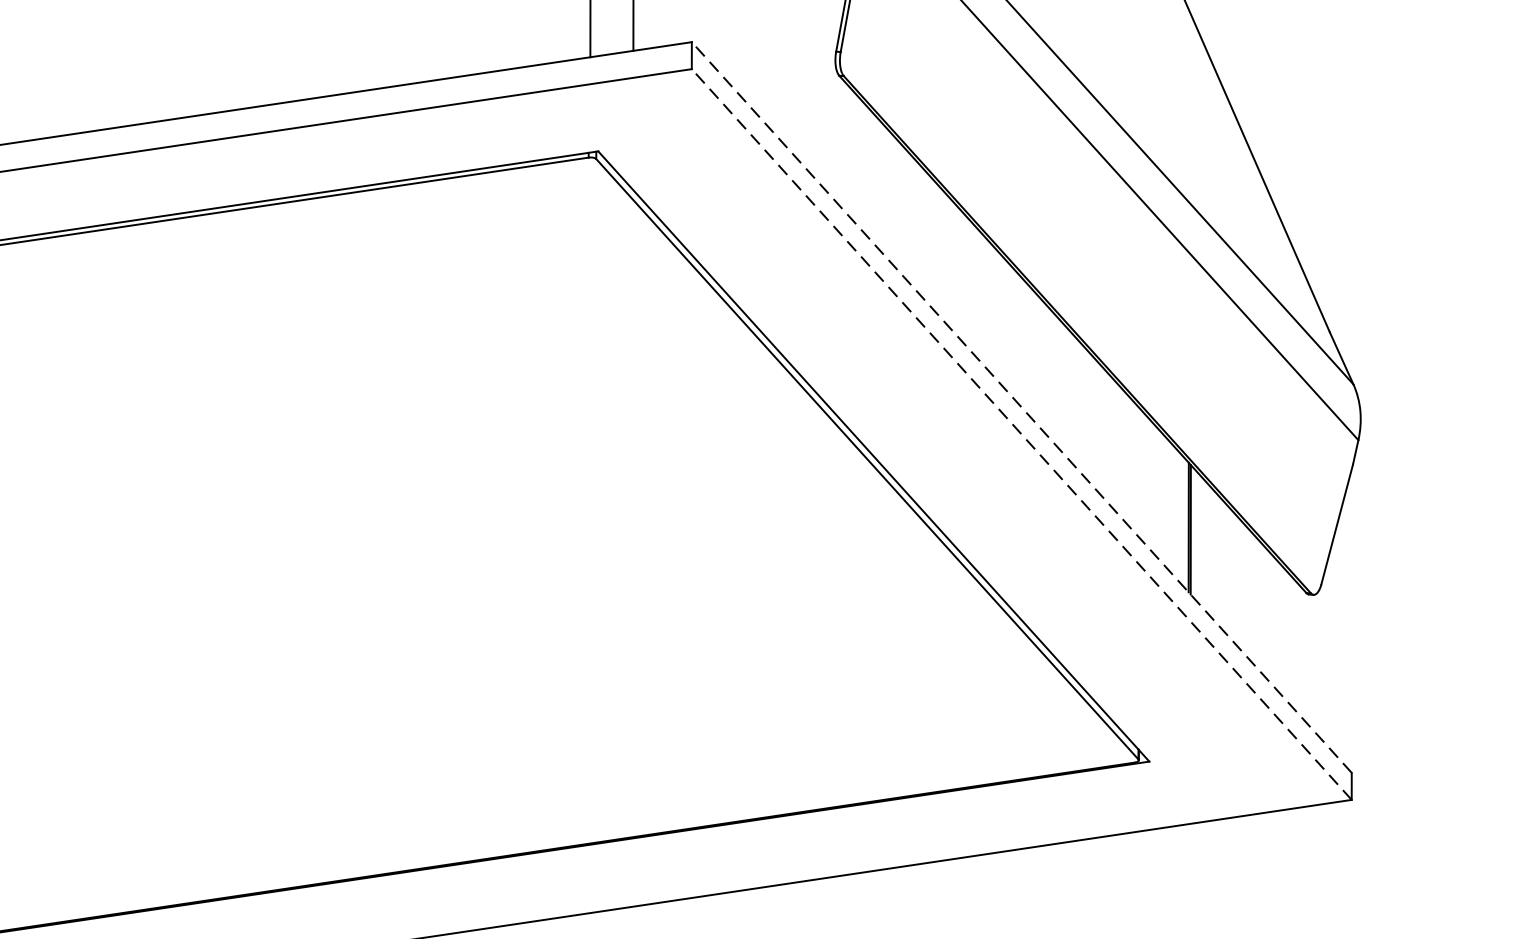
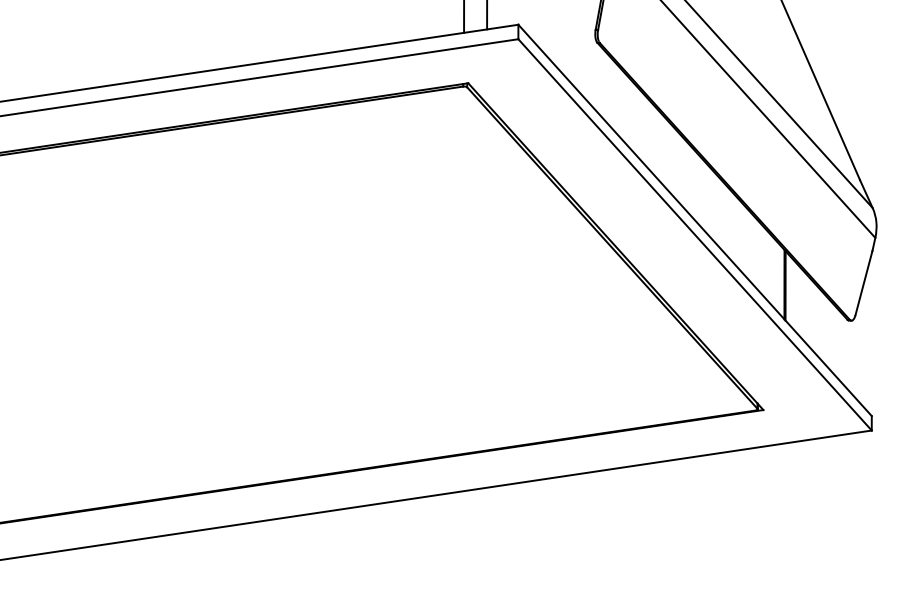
line: (1022, 407) -> (695, 220), dashed -> solid
line: (1022, 433) -> (695, 234), dashed -> solid

